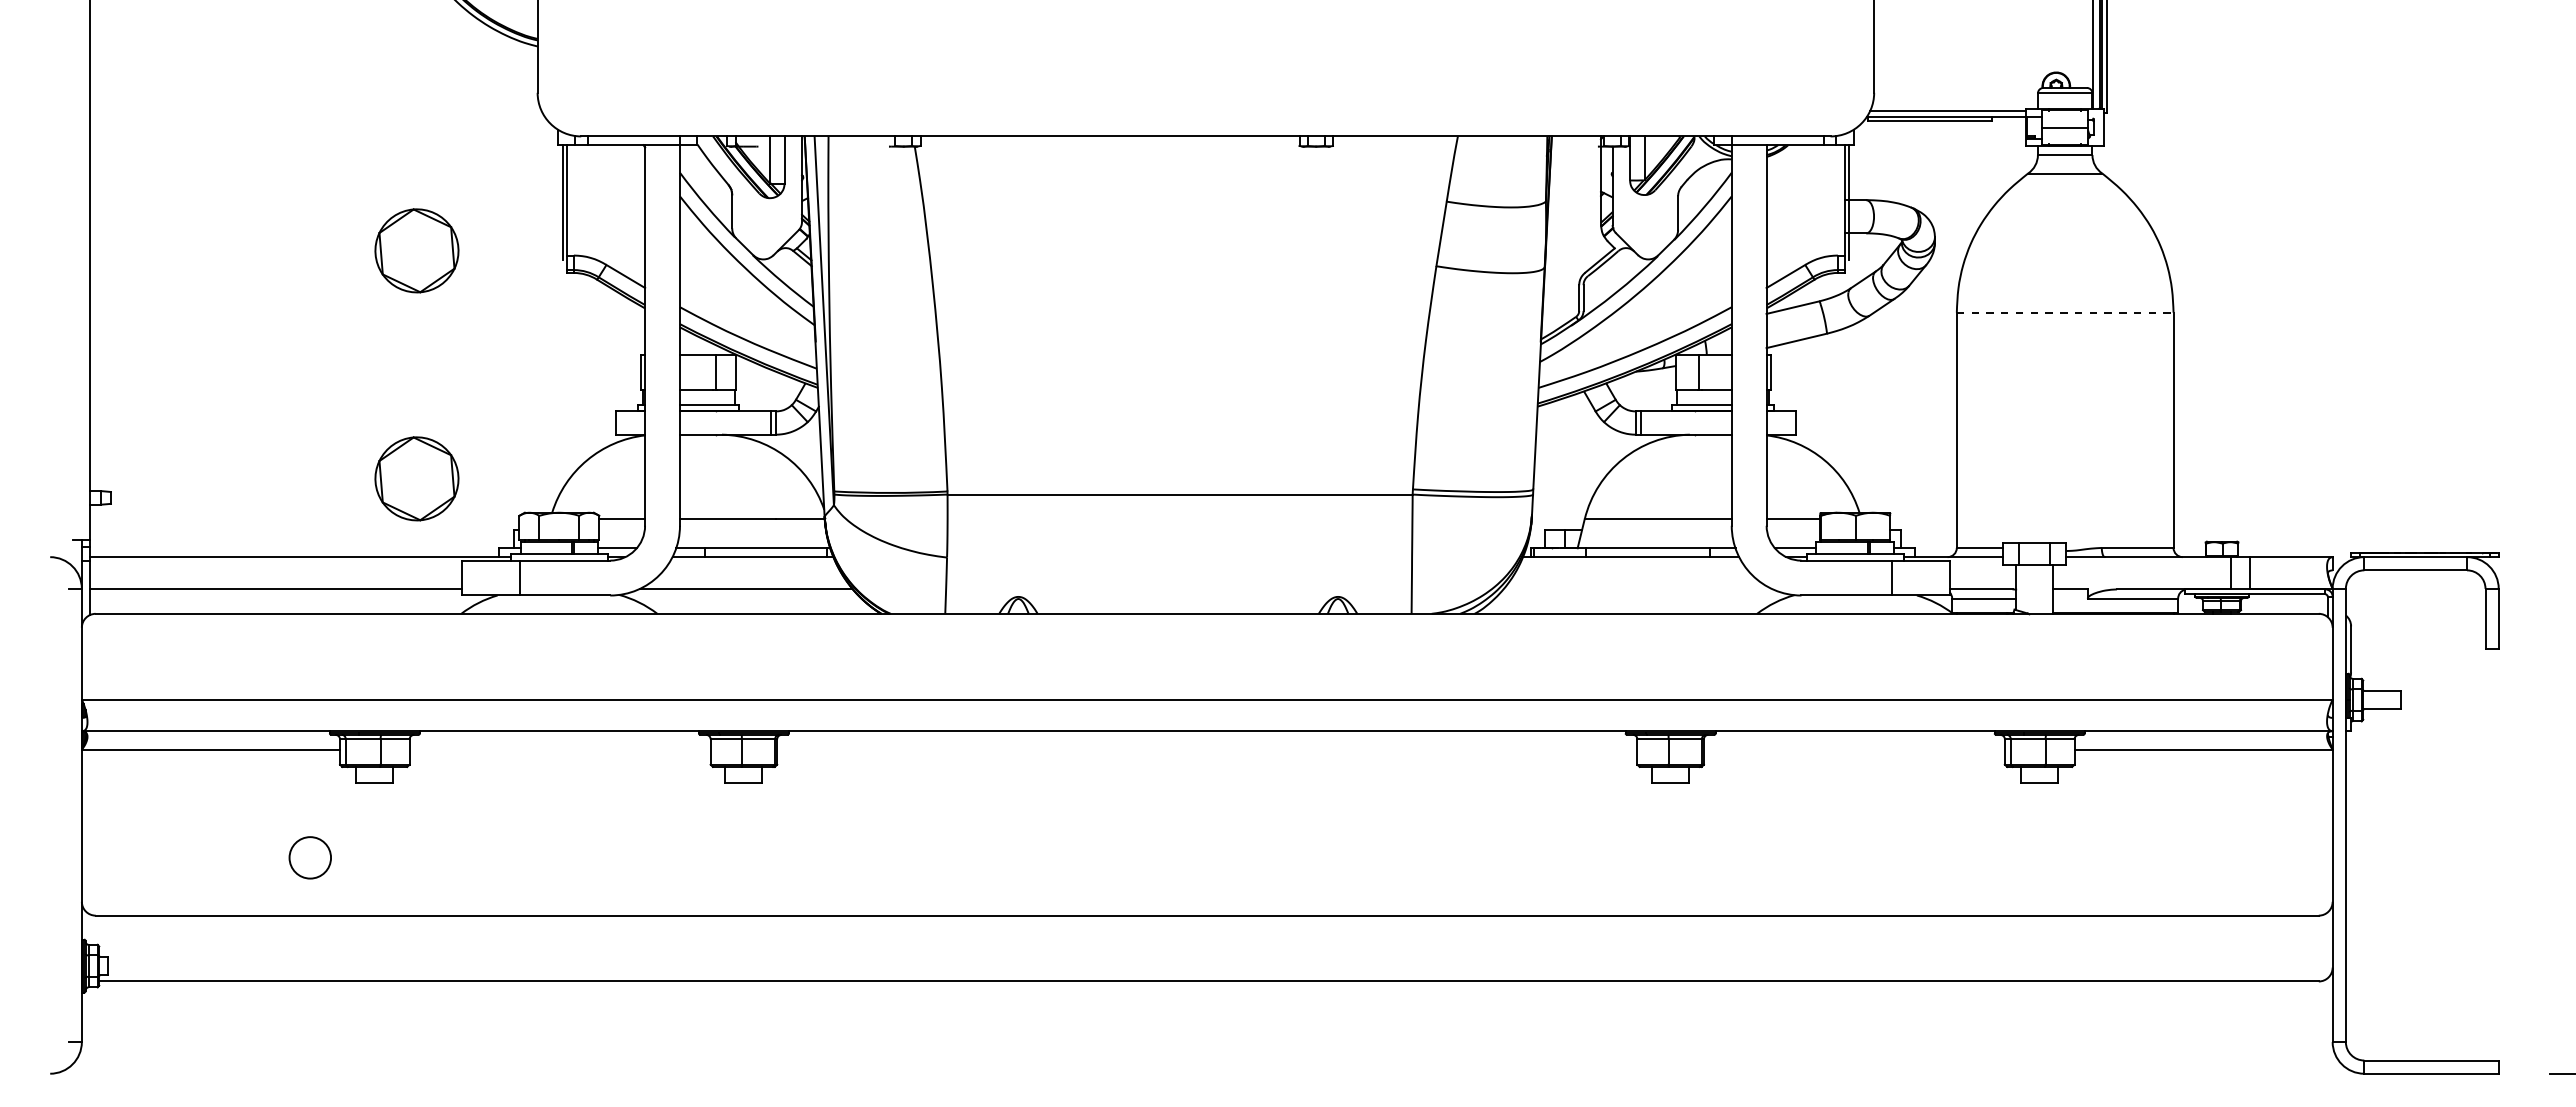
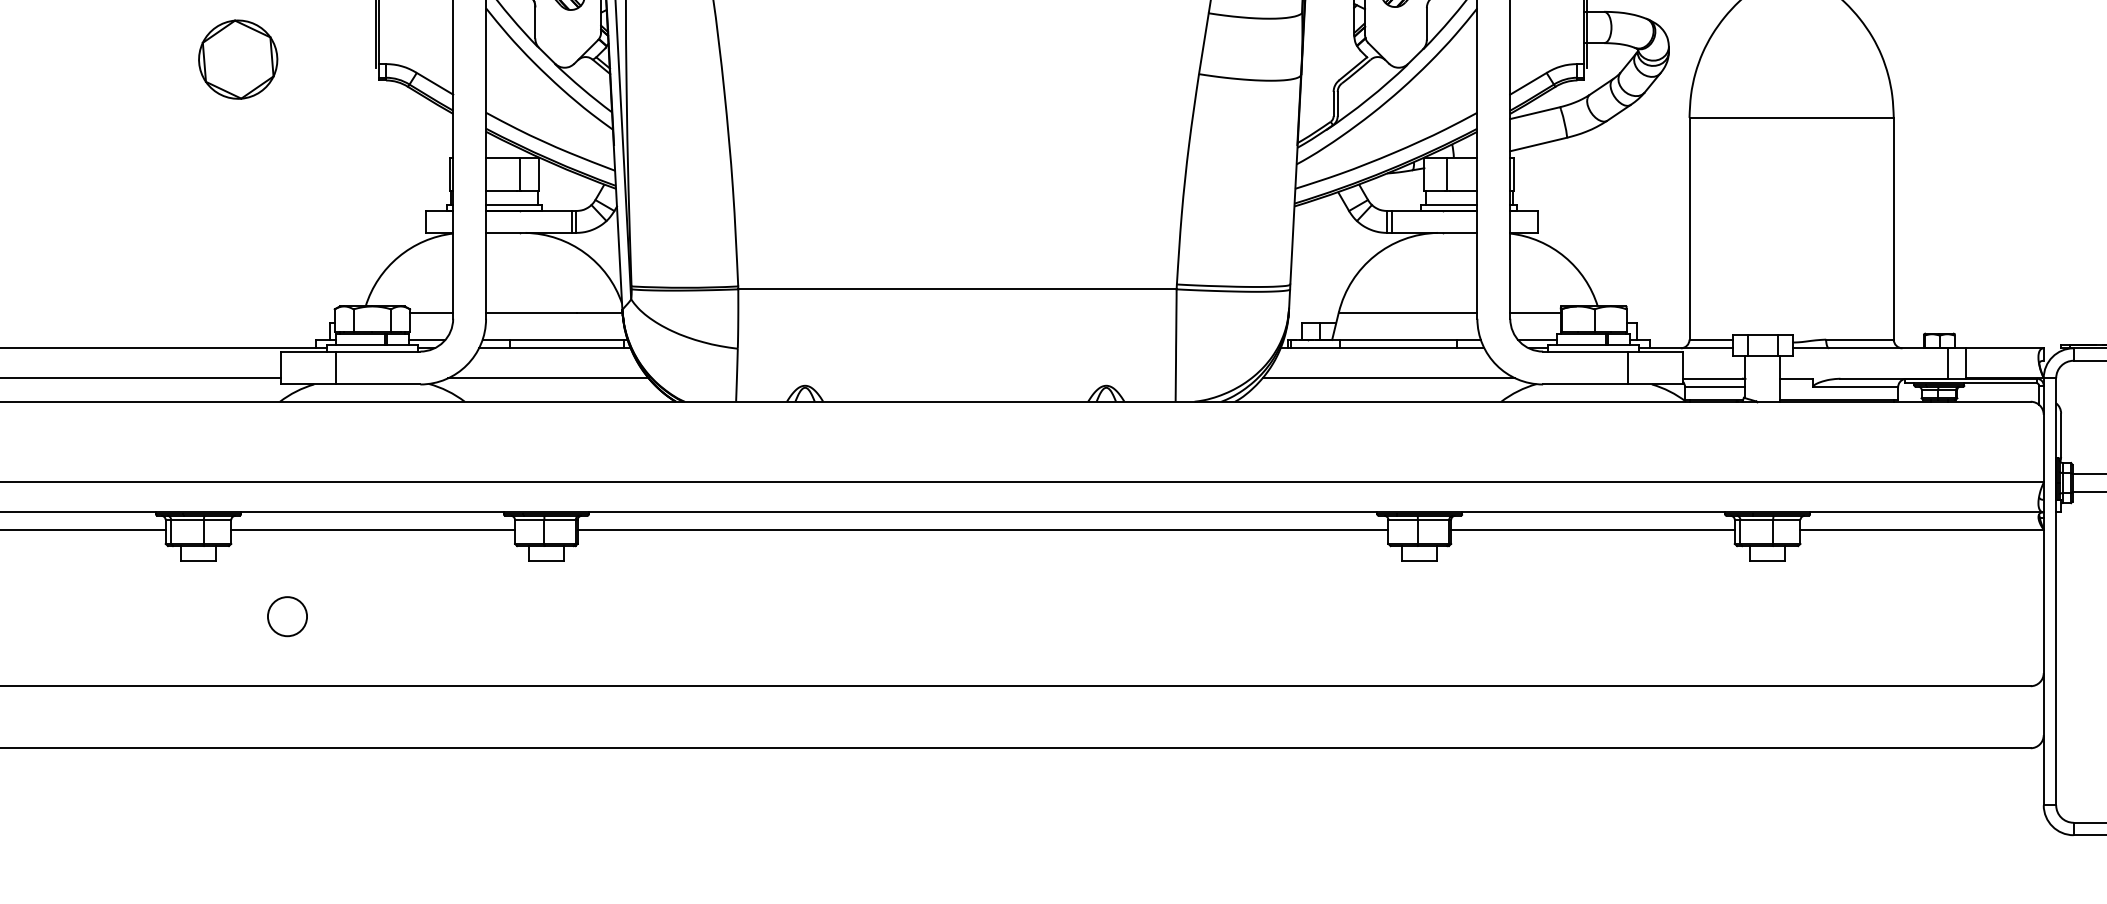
line: (2065, 312) -> (1791, 117), dashed -> solid
part: (416, 478) -> (237, 274), removed
line: (1637, 588) -> (1388, 377), added
line: (559, 749) -> (372, 529), added
line: (1207, 749) -> (983, 529), added
line: (1853, 749) -> (1592, 529), added
circle: (309, 857) -> (286, 616), moved

